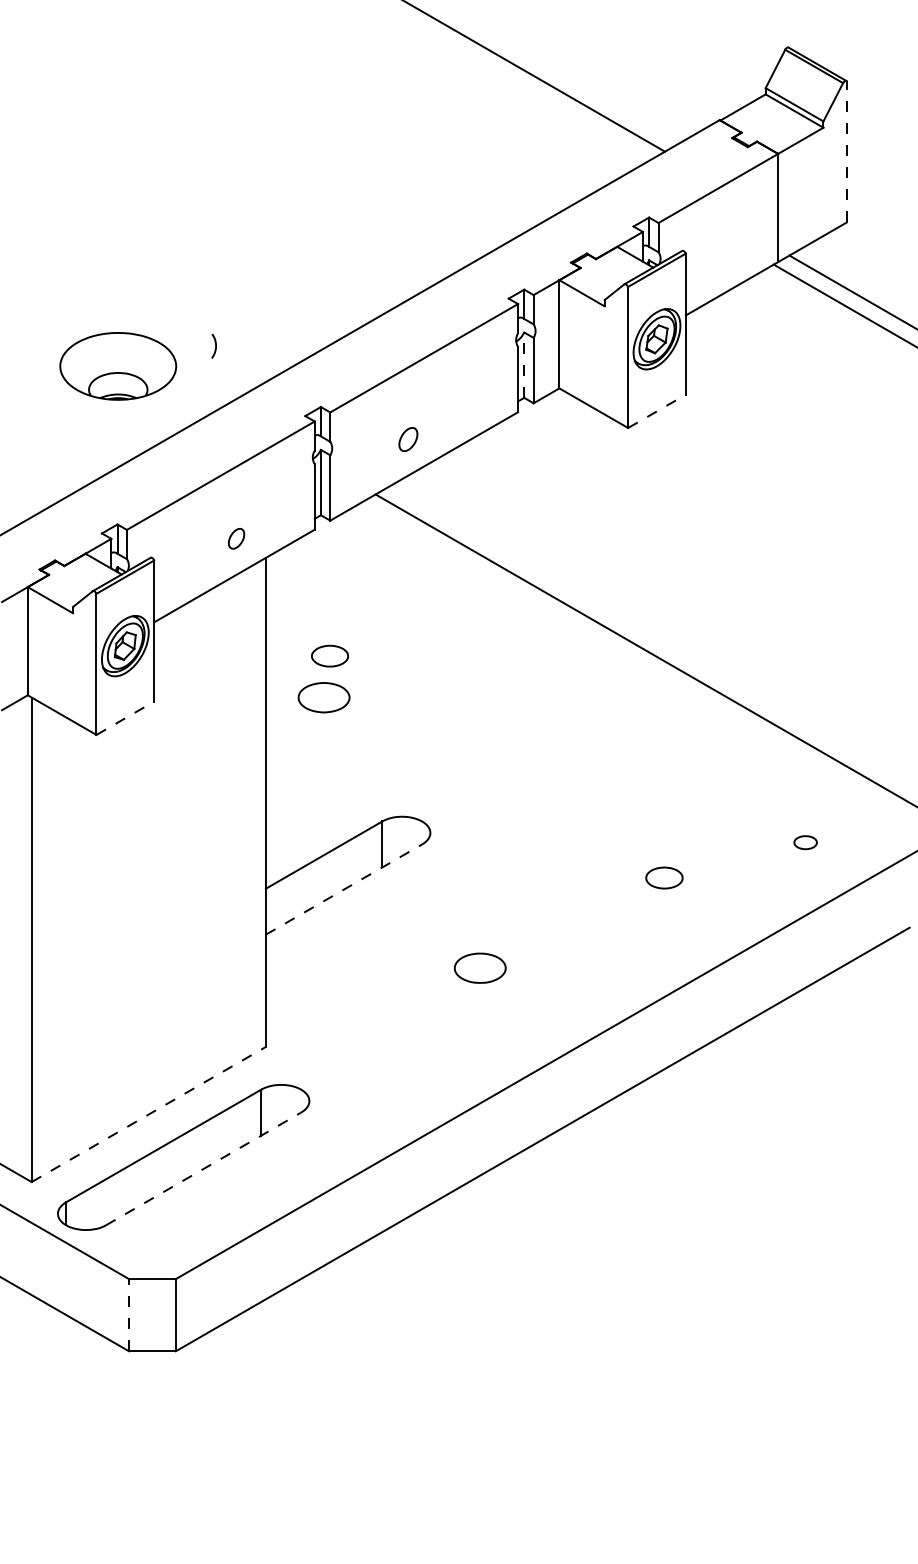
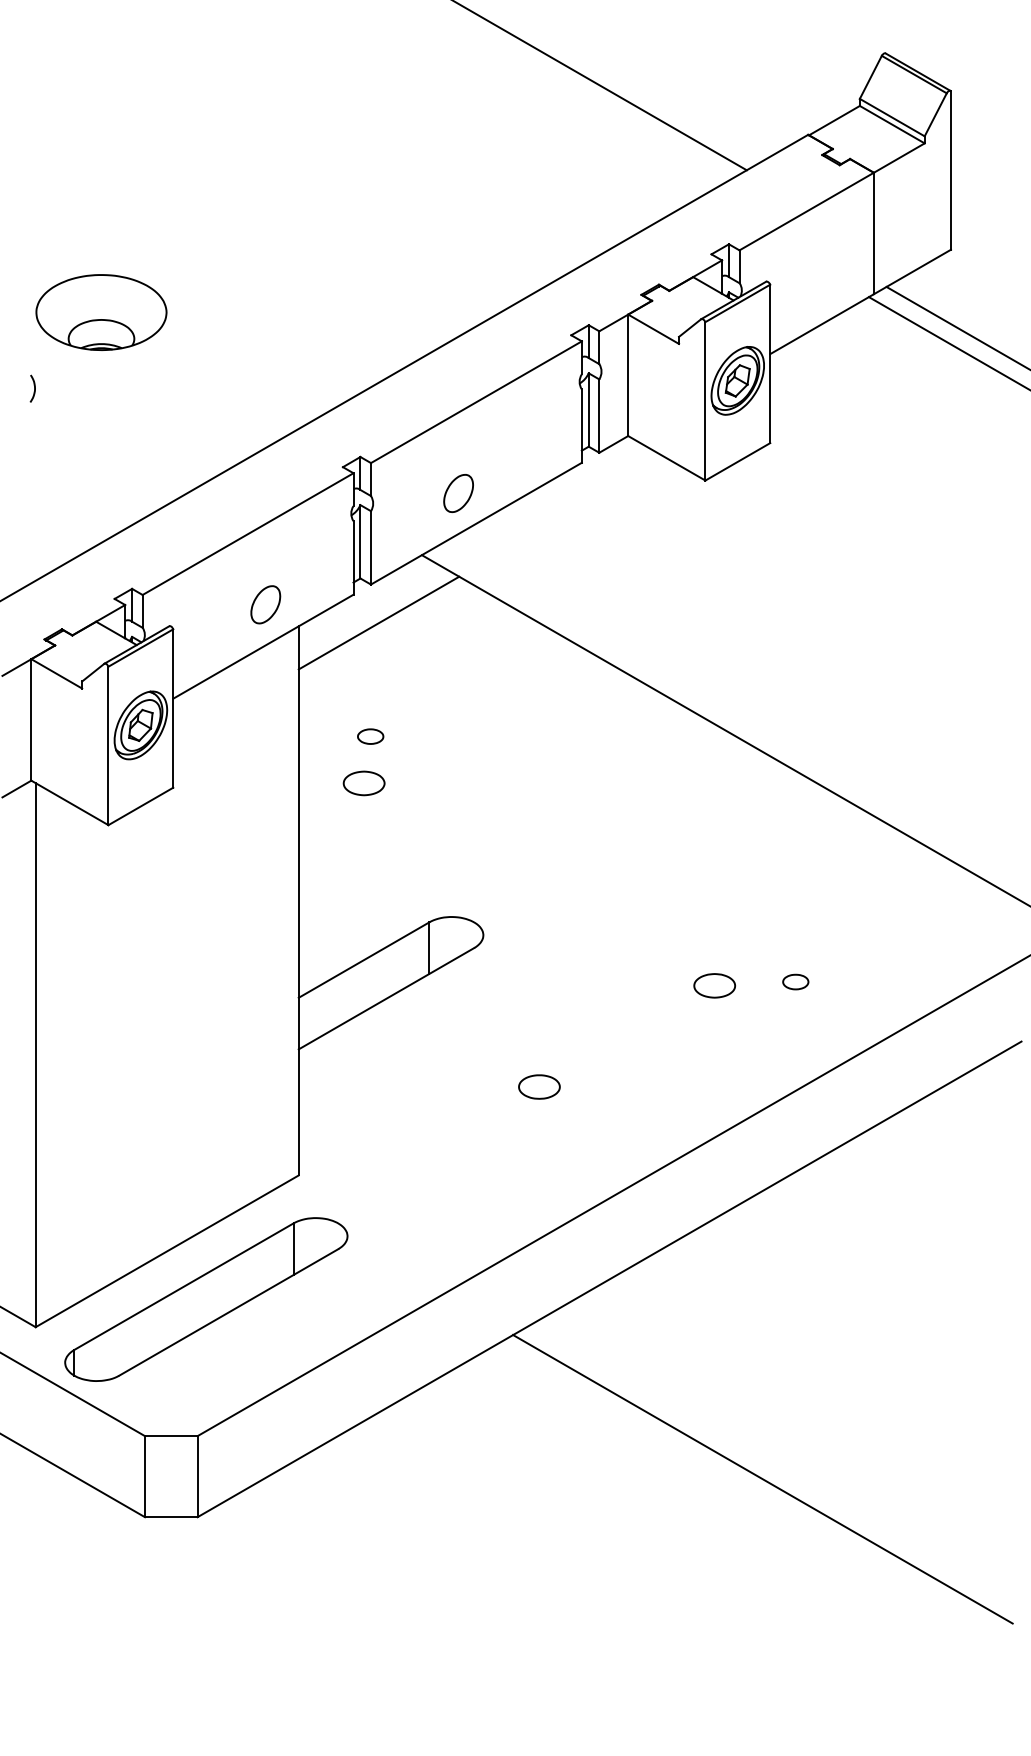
line: (846, 151) -> (950, 170), dashed -> solid
curve: (215, 346) -> (34, 389), moved
line: (524, 365) -> (589, 410), dashed -> solid
part: (118, 366) -> (101, 312), moved
line: (657, 411) -> (738, 462), dashed -> solid
part: (408, 439) -> (458, 493), size x1.43
part: (236, 538) -> (265, 604), size x1.67
line: (336, 554) -> (377, 622), added
part: (329, 655) -> (370, 735), size x0.62
part: (324, 697) -> (364, 783), size x0.71
line: (125, 718) -> (141, 806), dashed -> solid
part: (805, 842) -> (795, 981), moved
part: (664, 877) -> (714, 985), moved
line: (344, 889) -> (386, 998), dashed -> solid
part: (480, 967) -> (539, 1086), size x0.71
line: (149, 1114) -> (167, 1251), dashed -> solid
line: (203, 1168) -> (228, 1311), dashed -> solid
line: (129, 1314) -> (145, 1475), dashed -> solid
line: (678, 1317) -> (761, 1479), added

